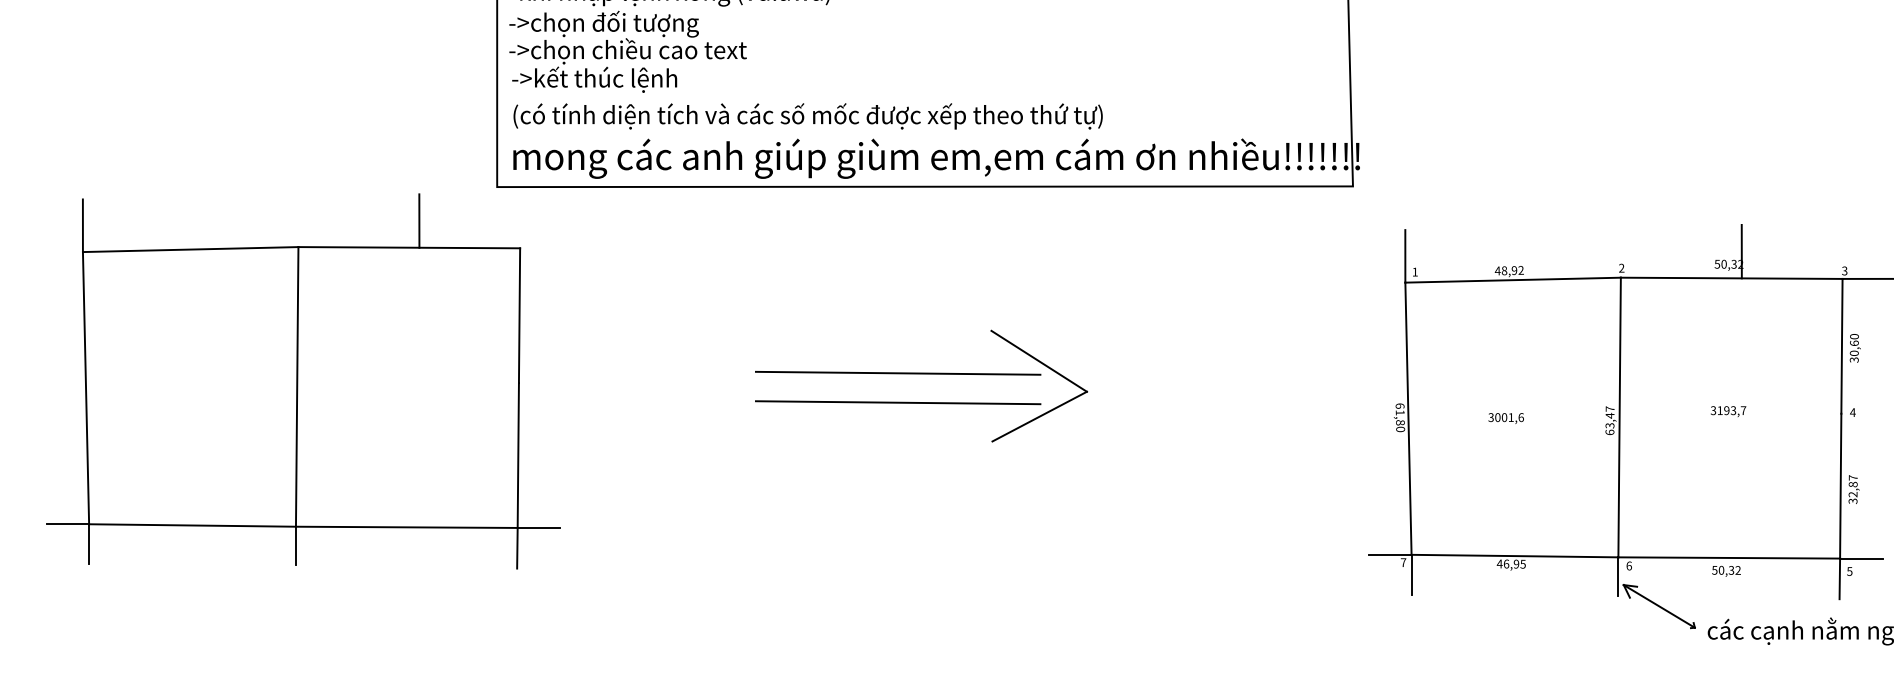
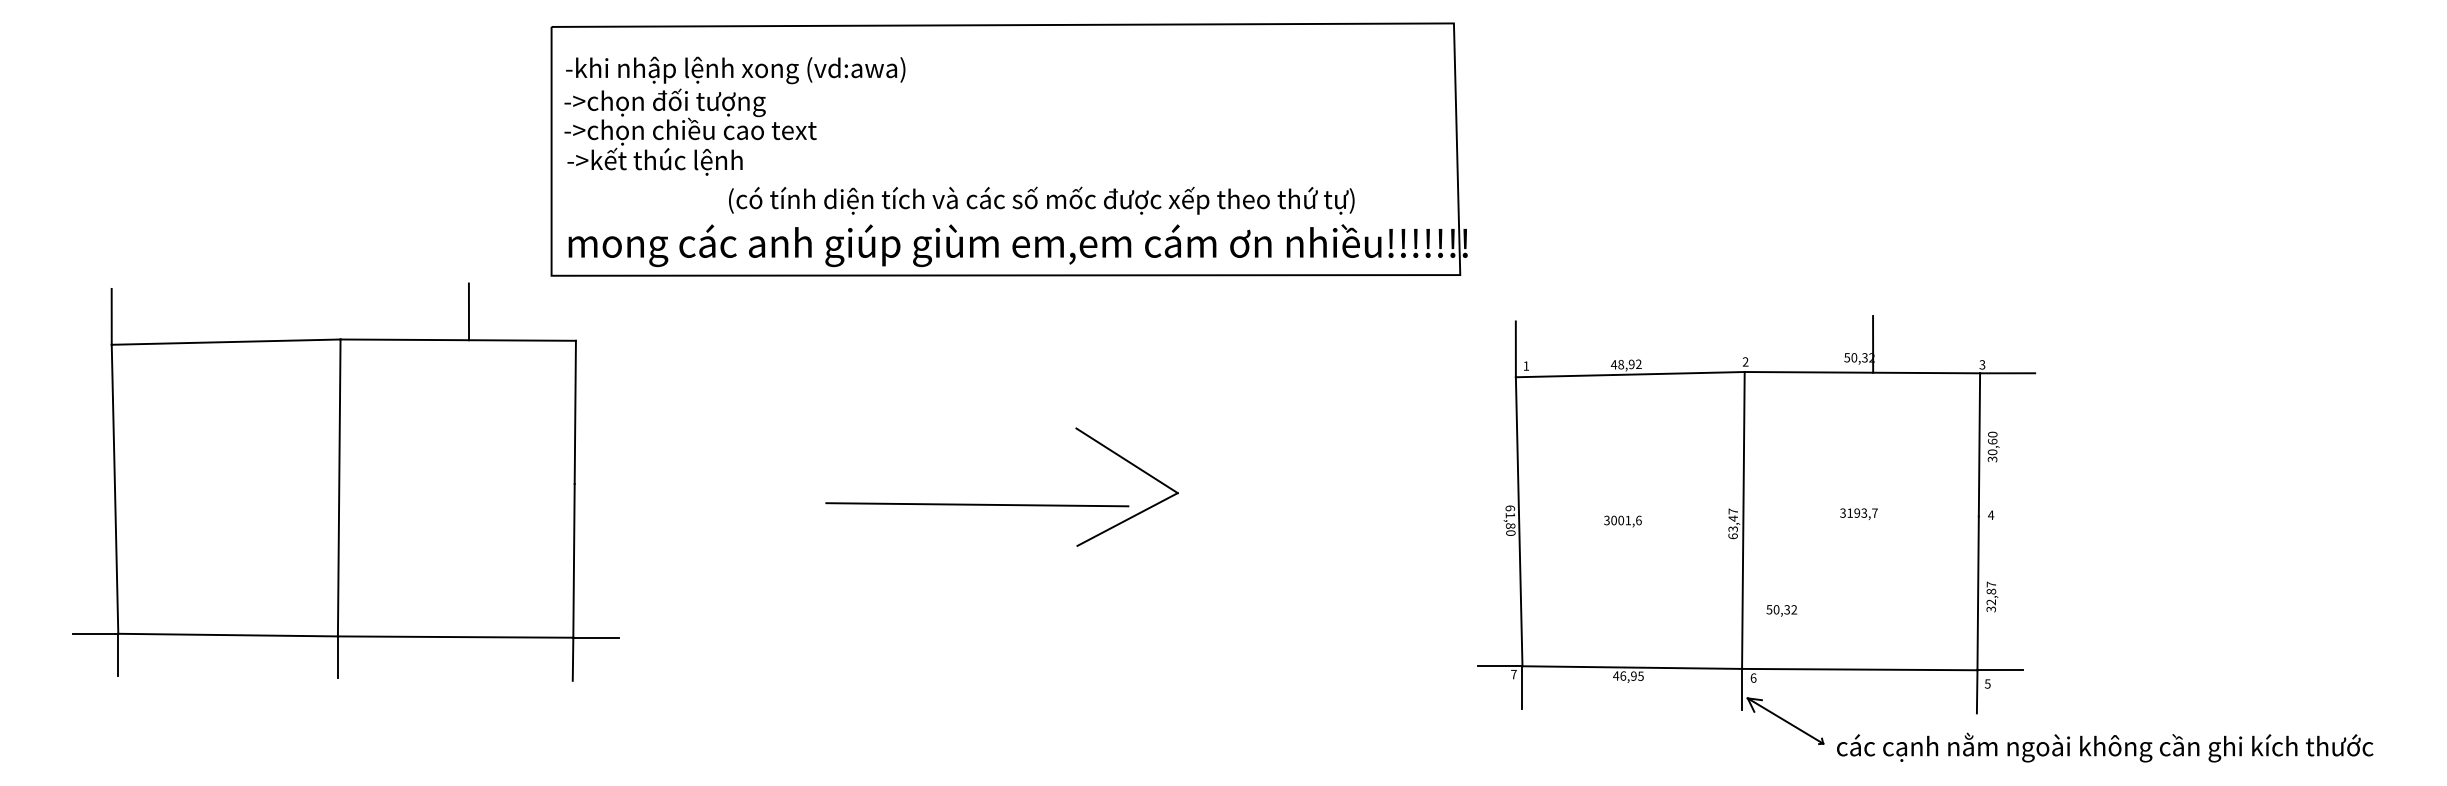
text: (807, 116) -> (1041, 200), moved
line: (898, 373) -> (977, 473), removed
text: (1726, 571) -> (1781, 610), moved

